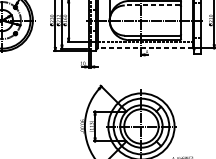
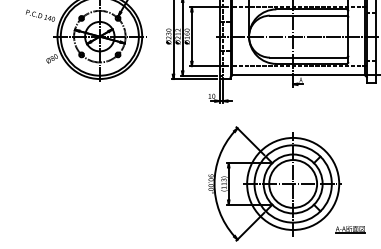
line: (151, 5) -> (307, 15), dashed -> solid
line: (145, 48) -> (298, 75), dashed -> solid

